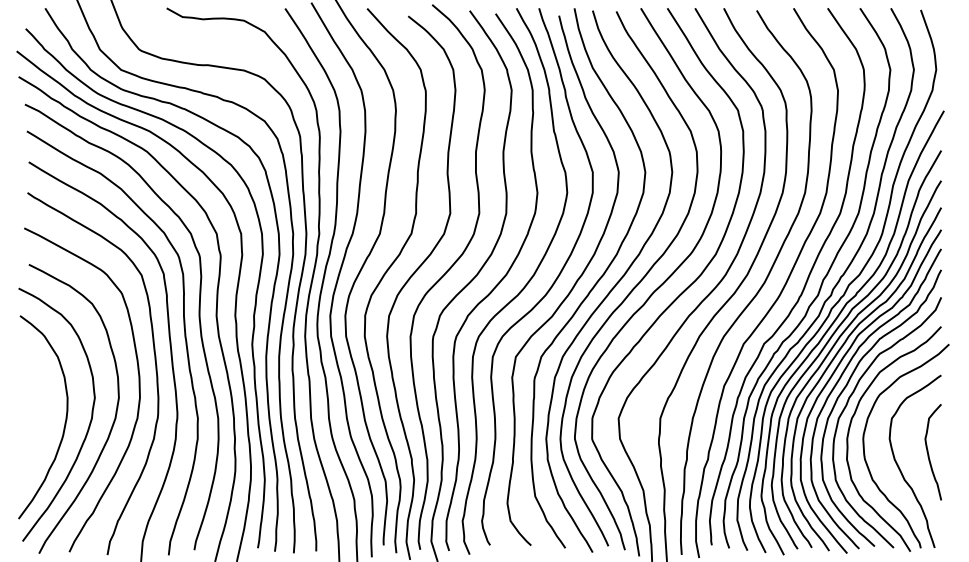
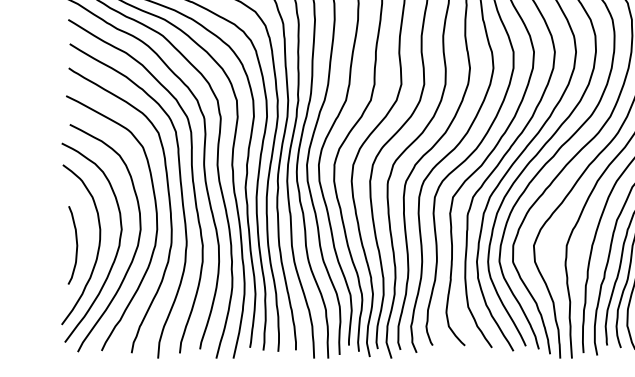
curve: (37, 417) -> (76, 244), added

